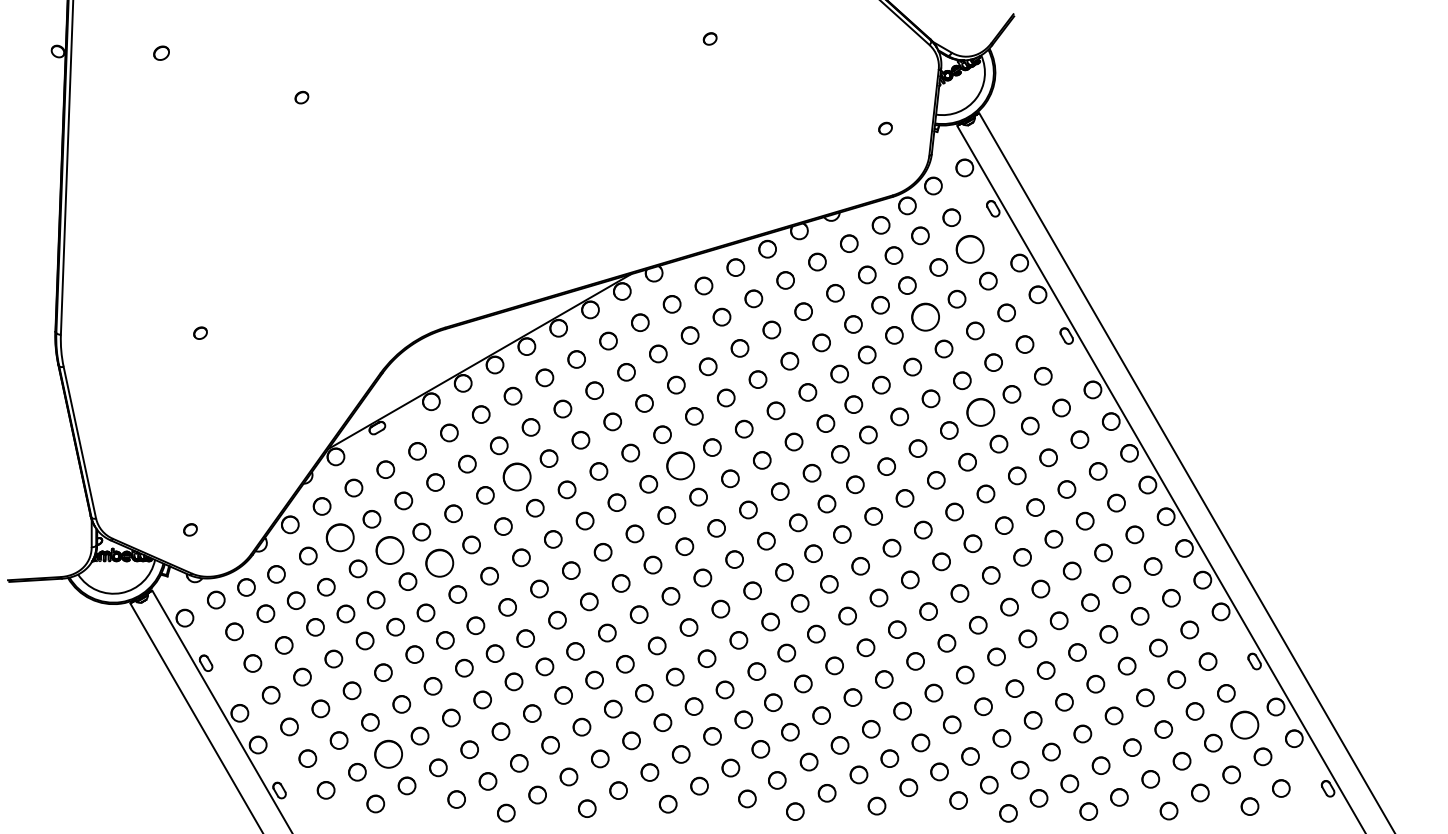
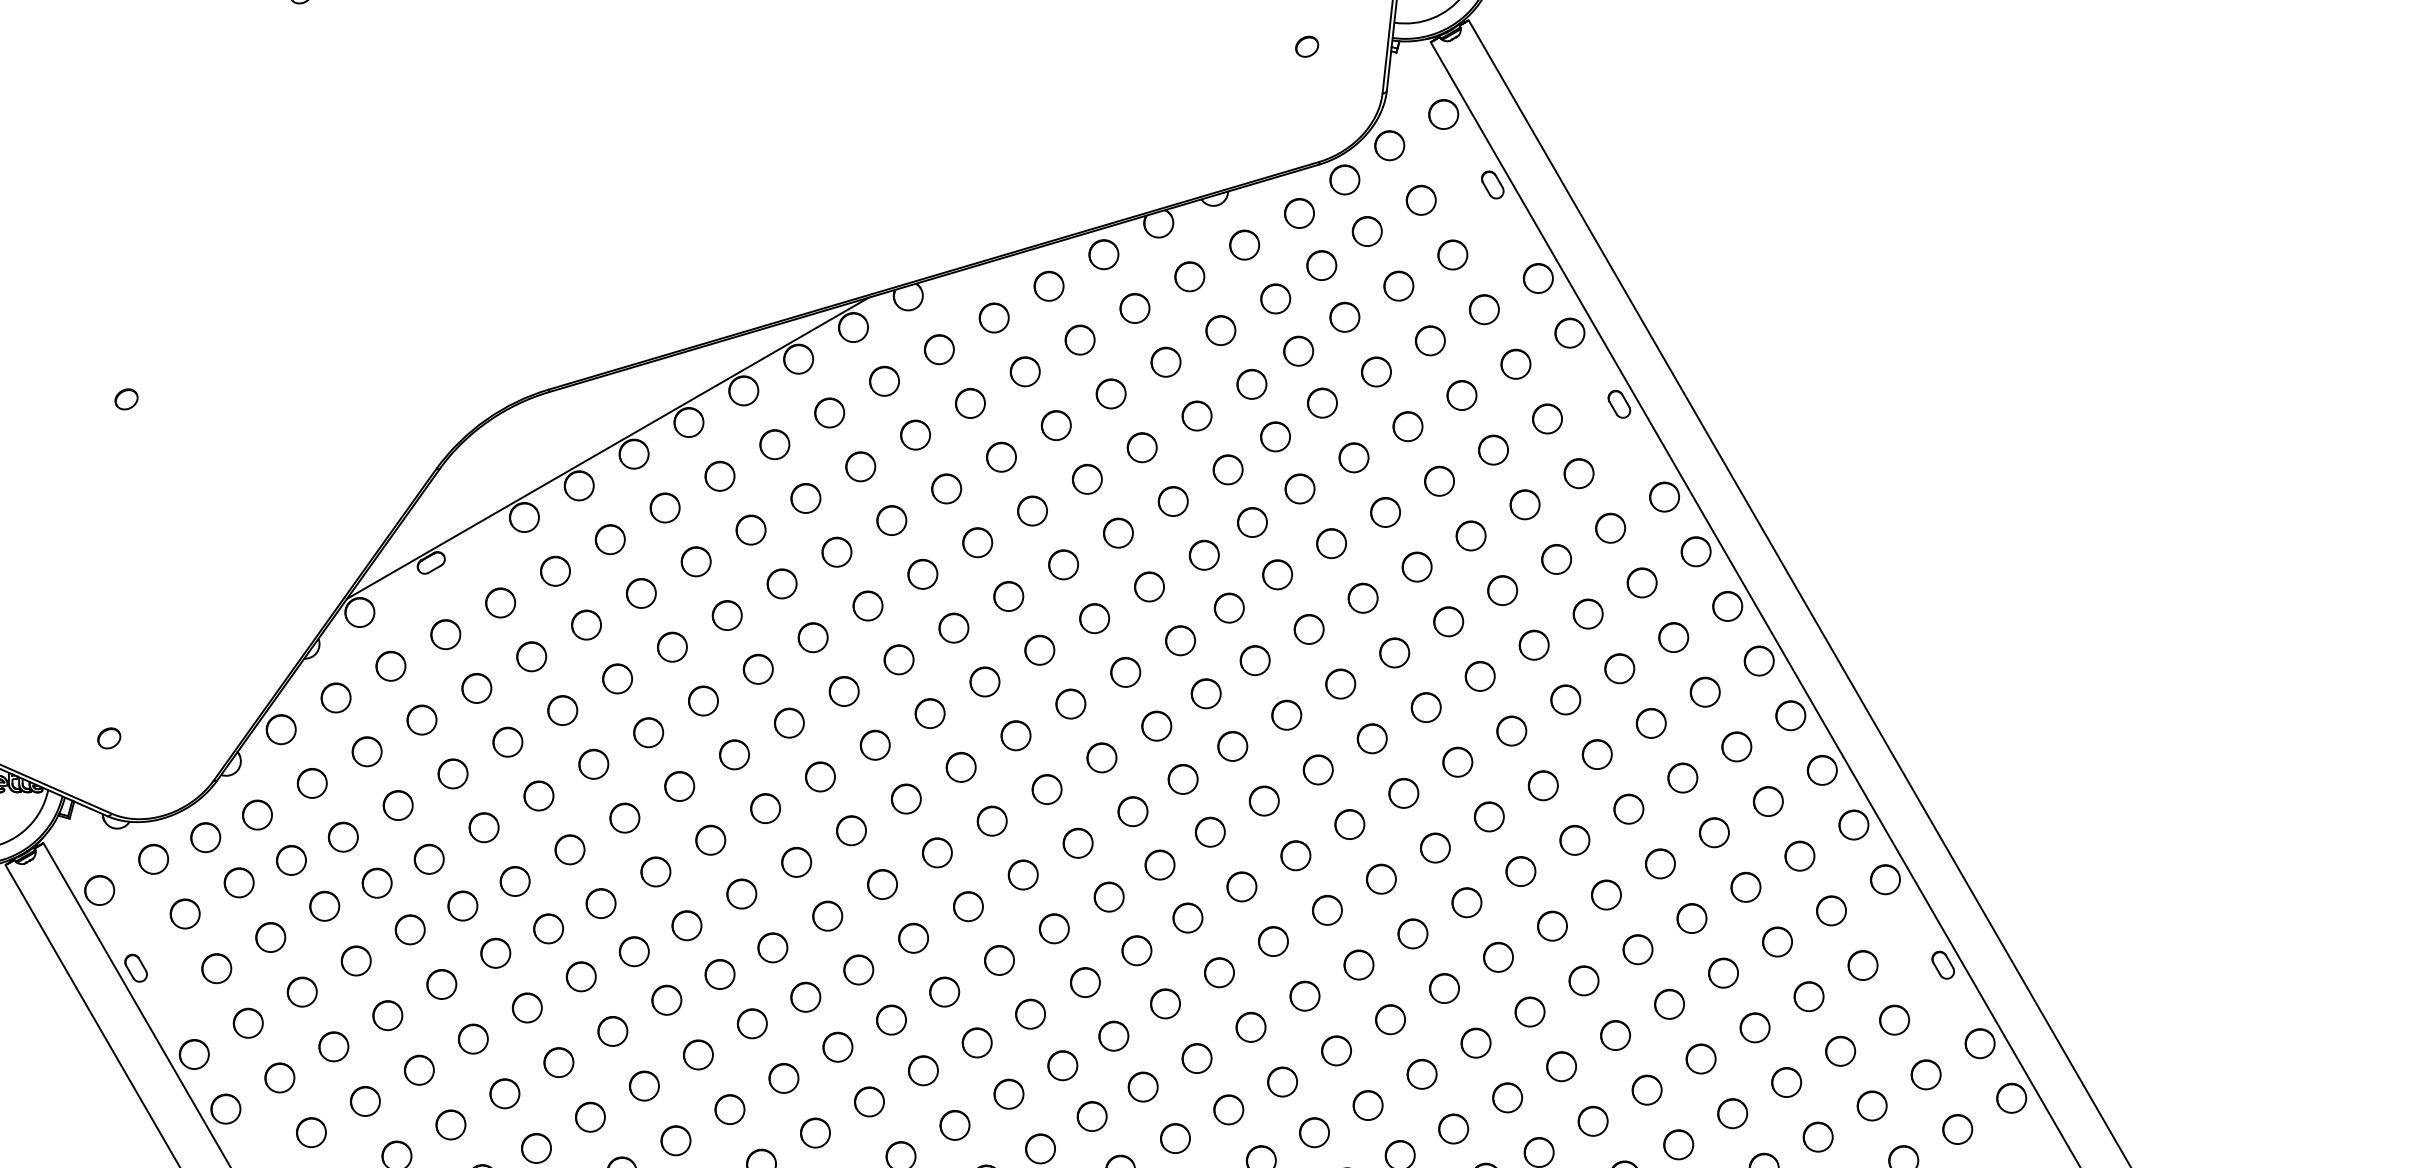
part: (969, 249) -> (1451, 255), size x0.62
part: (925, 317) -> (1375, 372), size x0.62
circle: (980, 412) -> (1470, 536), size x0.62
part: (680, 465) -> (953, 627), size x0.62
part: (517, 476) -> (672, 646), size x0.62
part: (339, 537) -> (366, 751), size x0.62
part: (389, 550) -> (452, 773), size x0.62
part: (439, 563) -> (538, 796), size x0.62
part: (1244, 724) -> (1925, 1073), size x0.62
part: (388, 753) -> (450, 1123), size x0.62

